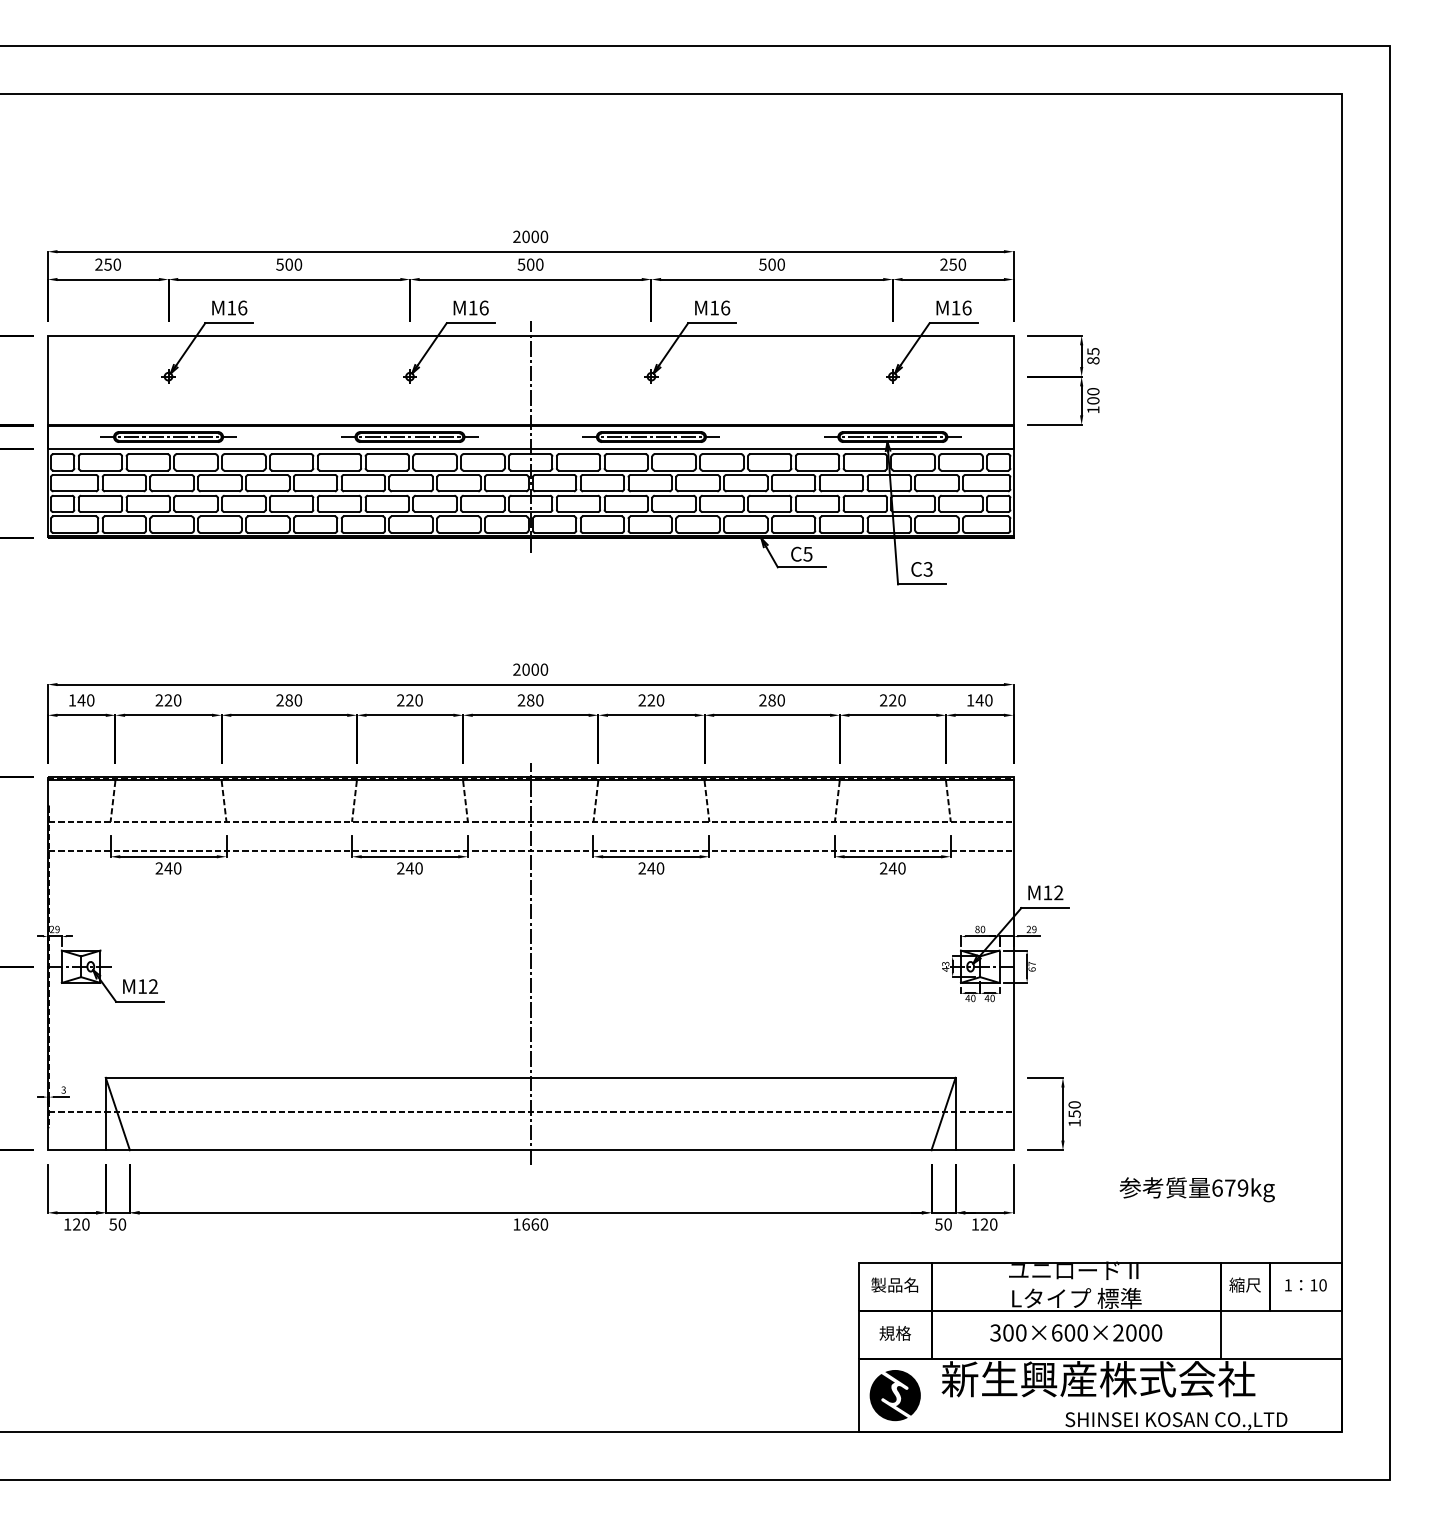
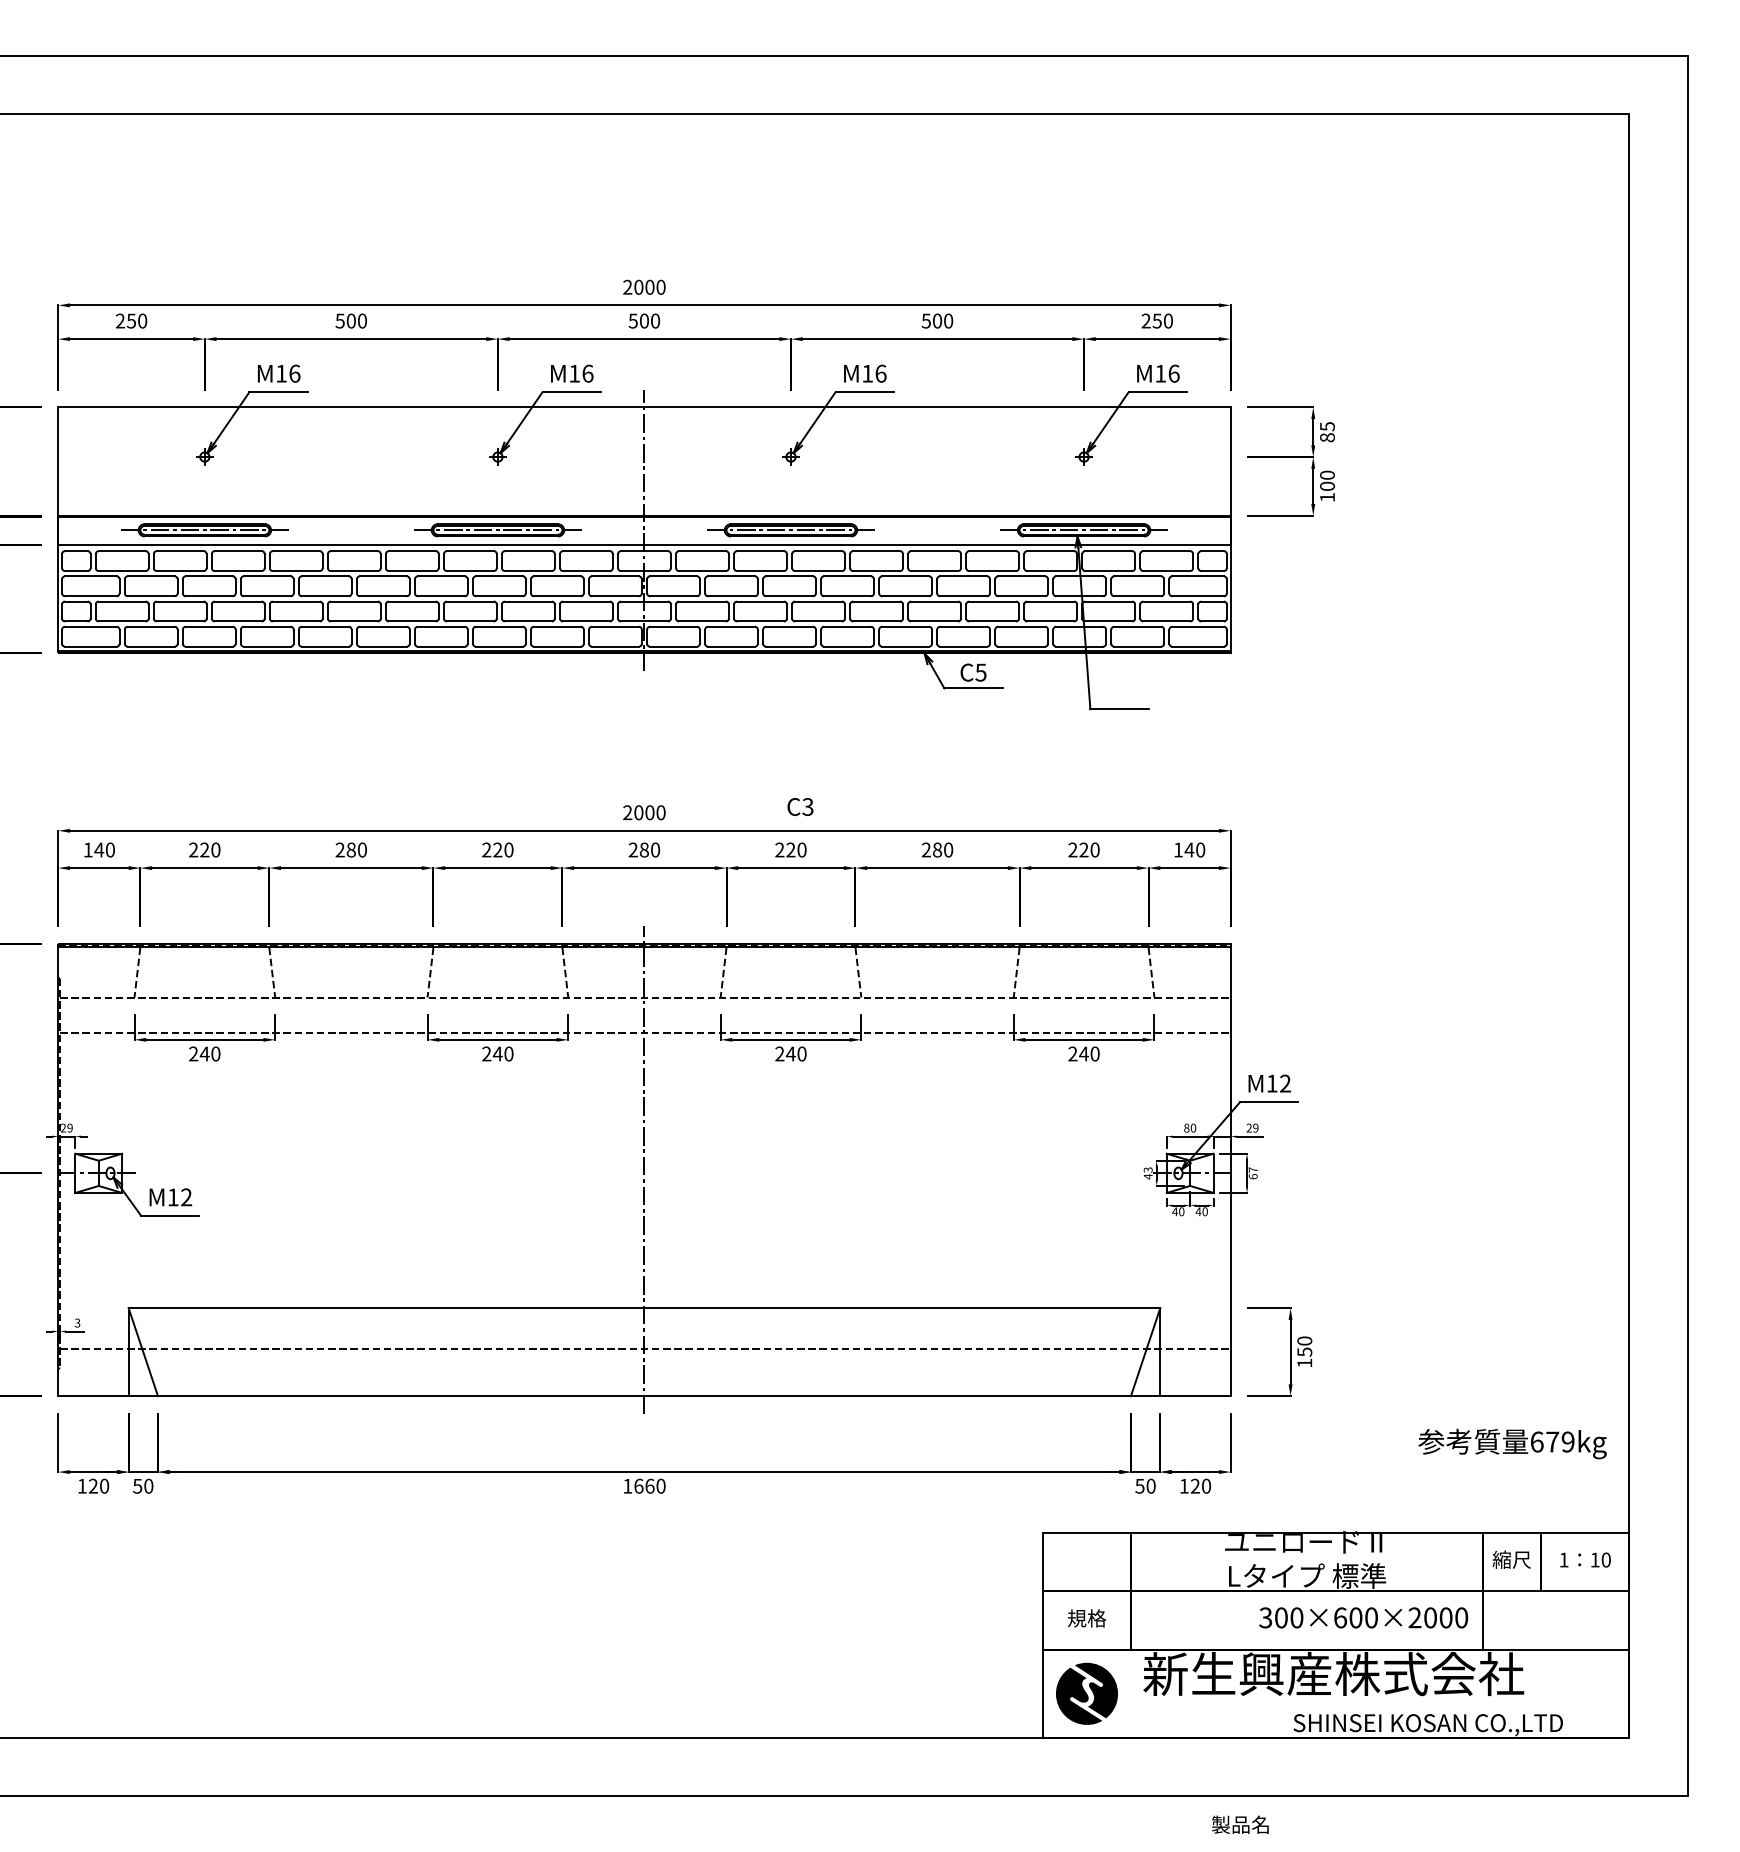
text: (922, 568) -> (800, 806), moved
text: (1197, 1189) -> (1512, 1443), moved
text: (894, 1284) -> (1240, 1824), moved
text: (1076, 1332) -> (1363, 1617), moved

